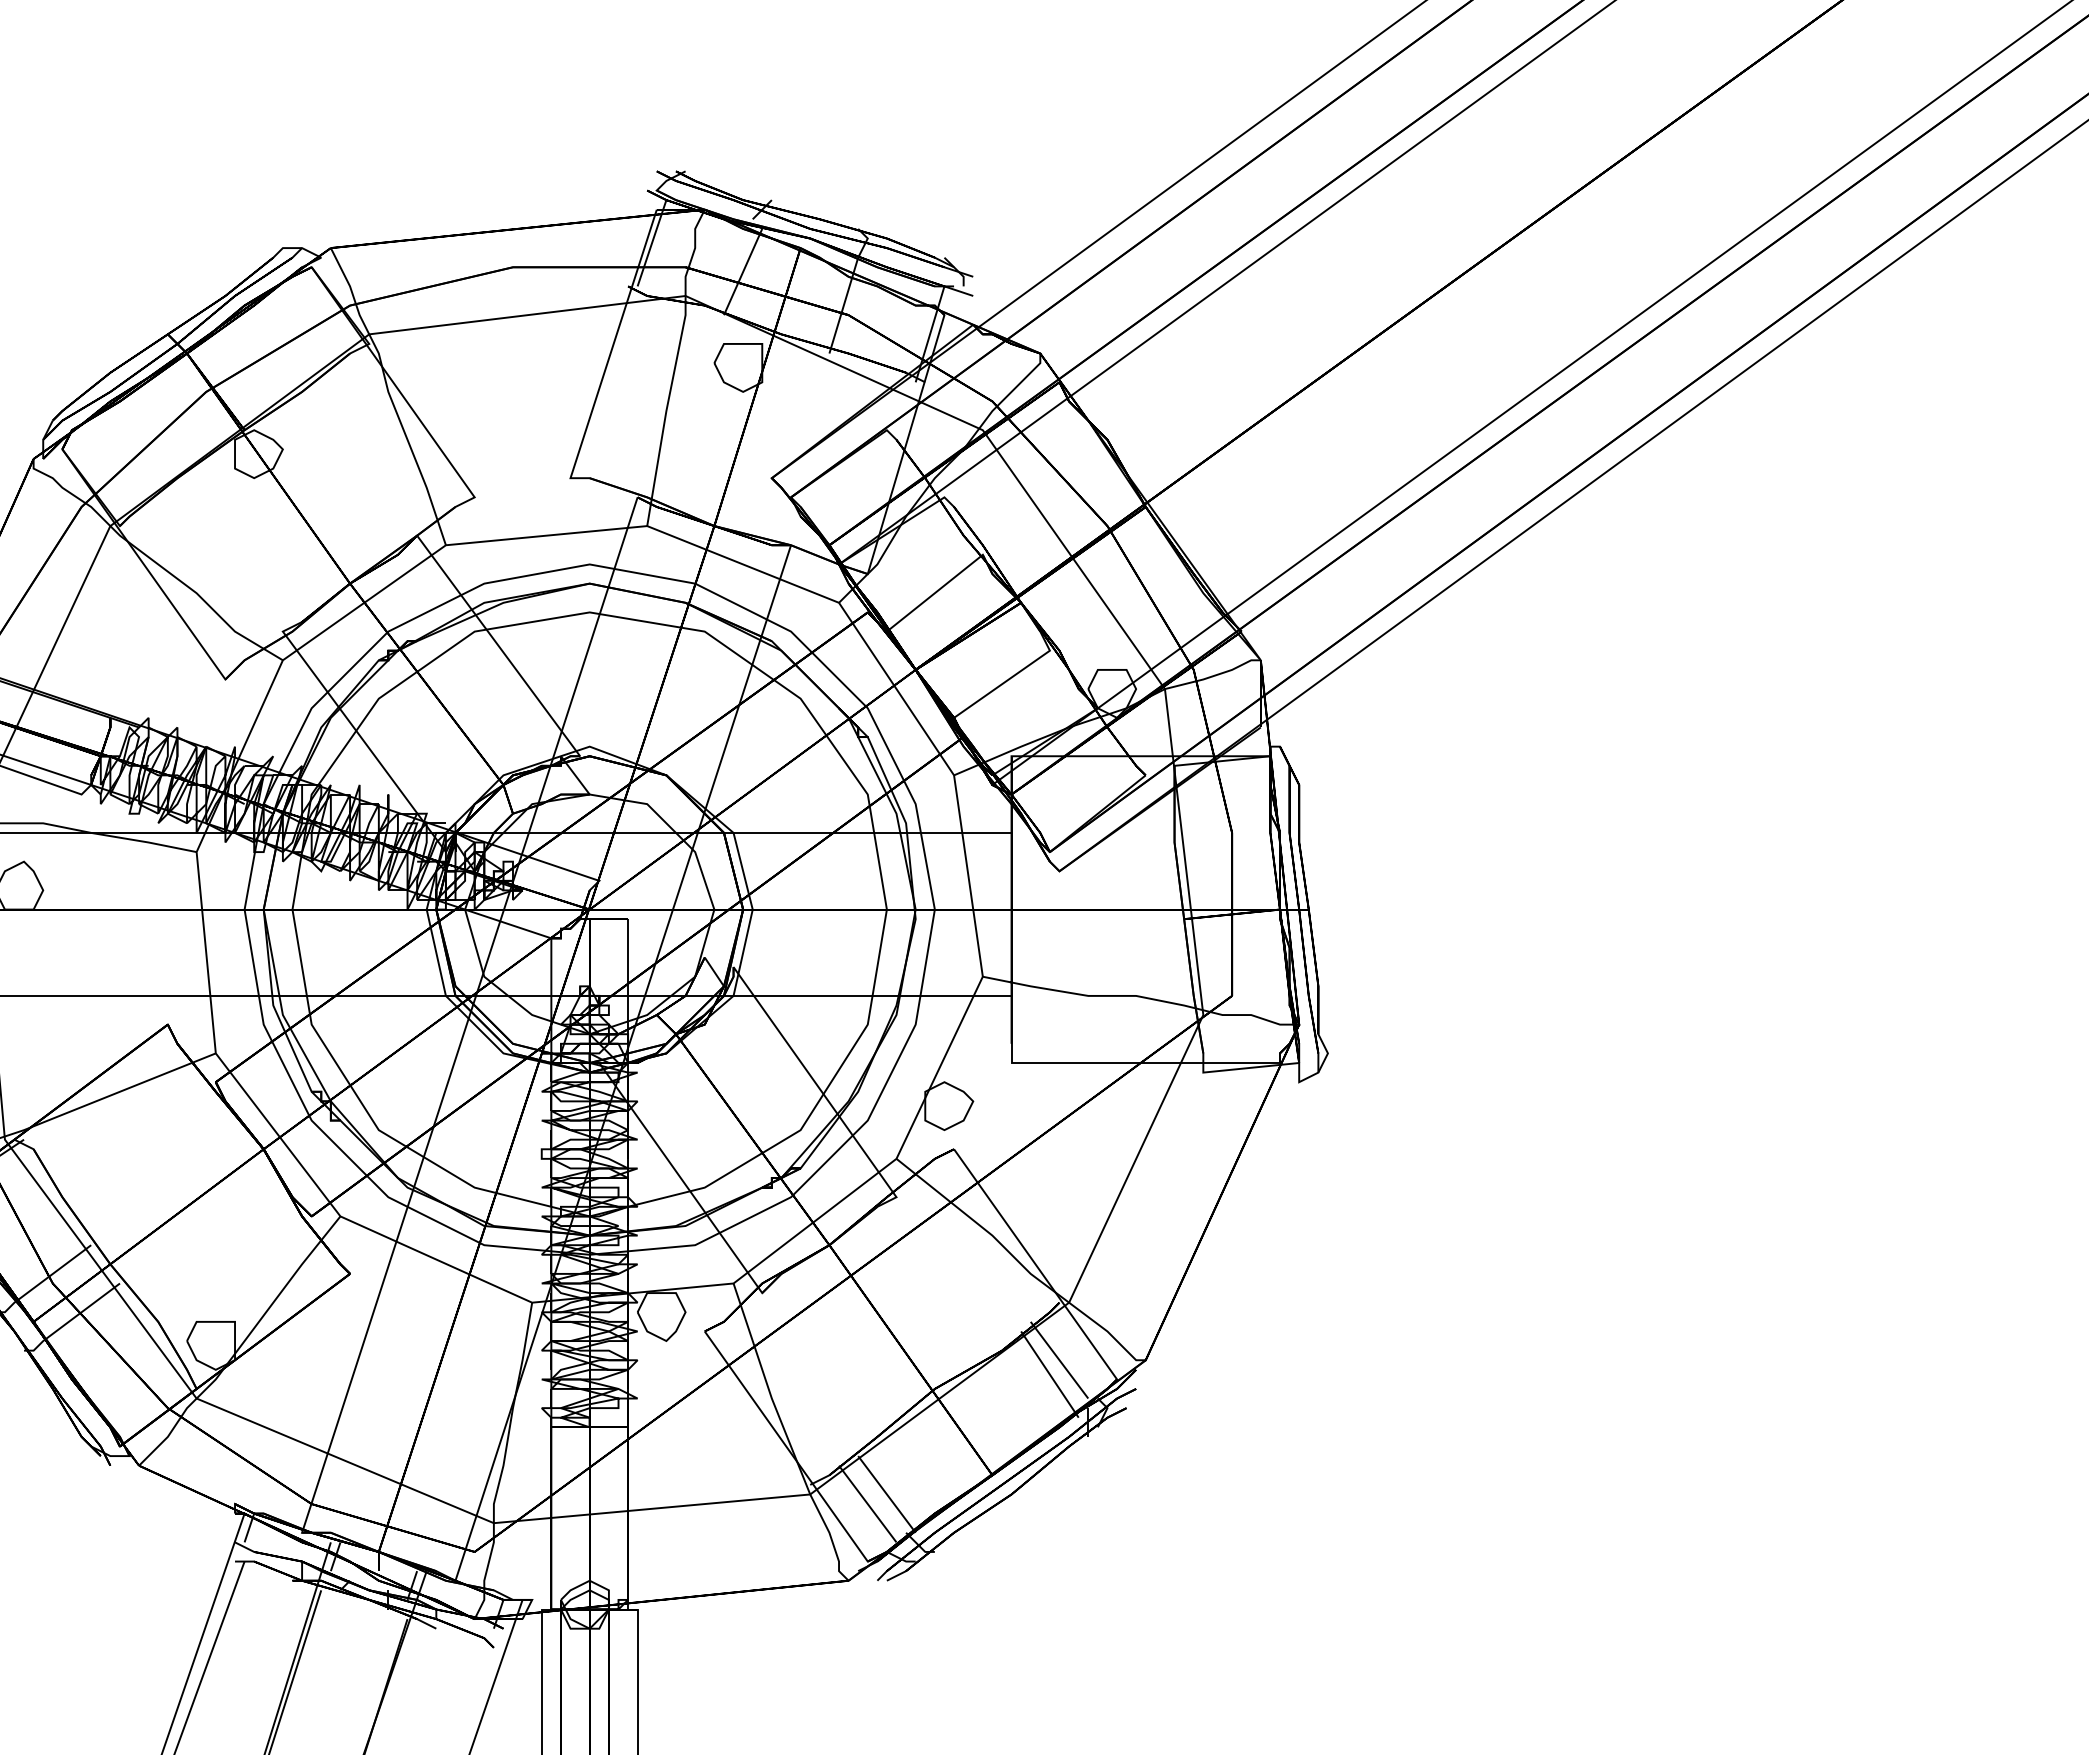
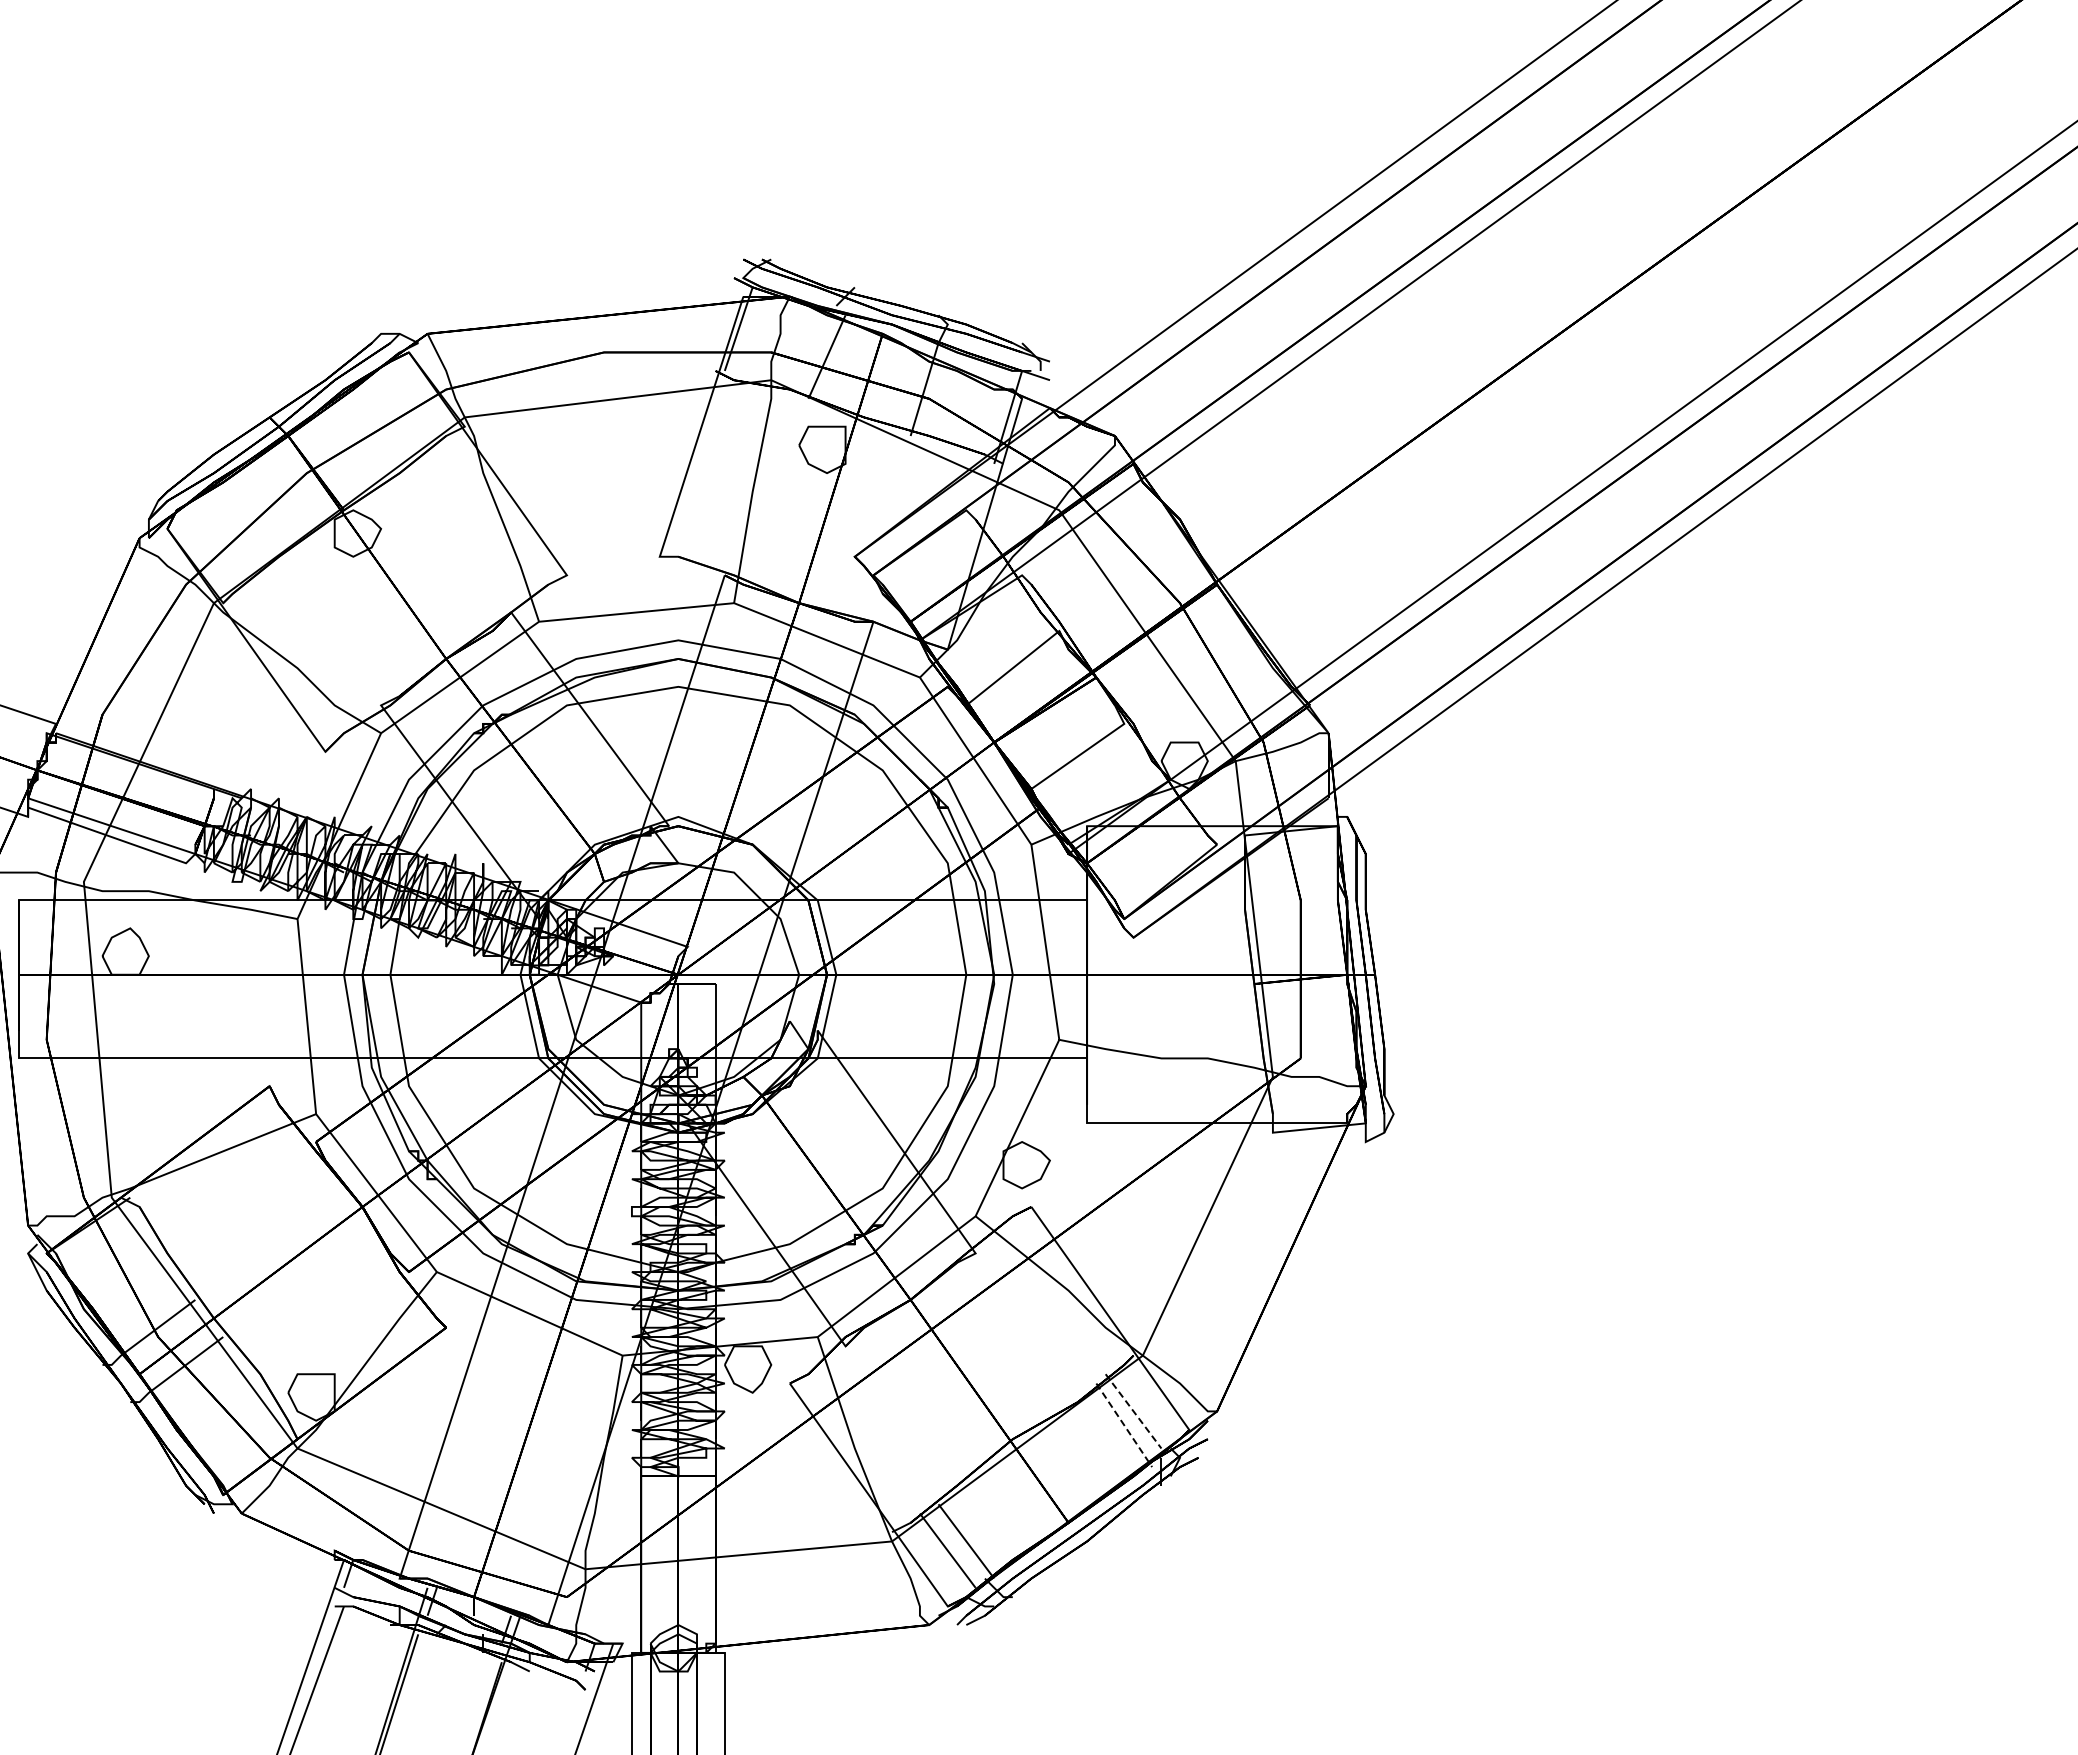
line: (1059, 1360) -> (1133, 1411), solid -> dashed
line: (1050, 1374) -> (1124, 1425), solid -> dashed

